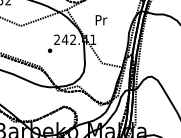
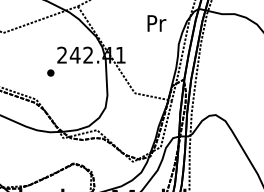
text: (101, 20) -> (156, 23), moved

